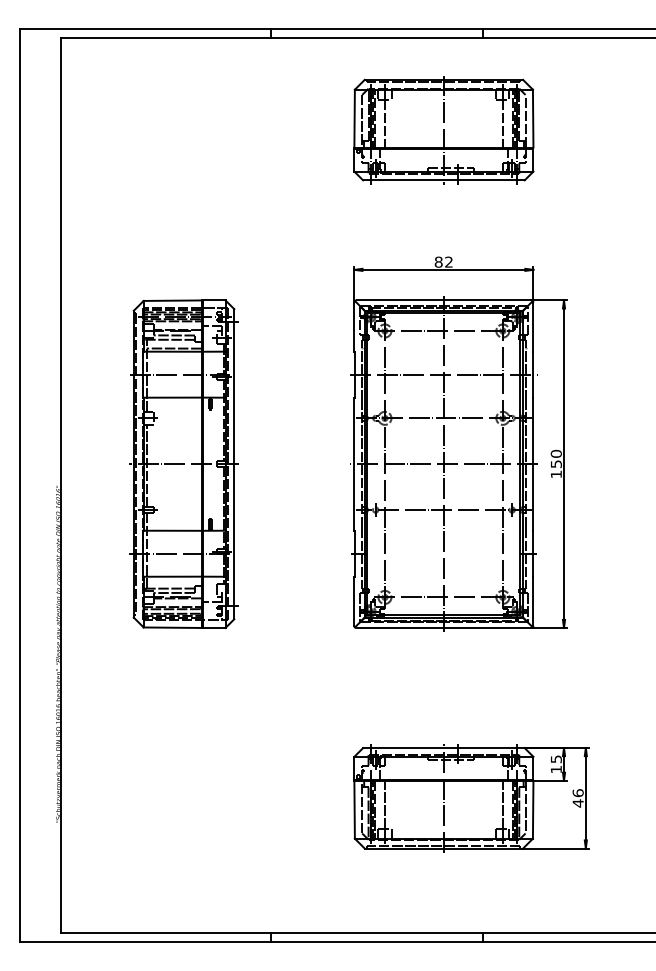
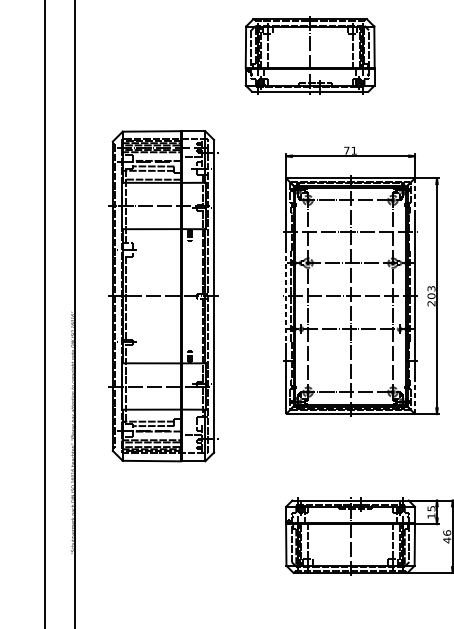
part: (443, 130) -> (309, 55), moved
text: (443, 261) -> (350, 150), 82 -> 71
line: (533, 326) -> (415, 197), solid -> dashed
part: (183, 463) -> (163, 295), size x1.4
text: (555, 463) -> (430, 295), 150 -> 203
line: (354, 464) -> (286, 296), solid -> dashed
line: (533, 601) -> (415, 395), solid -> dashed

